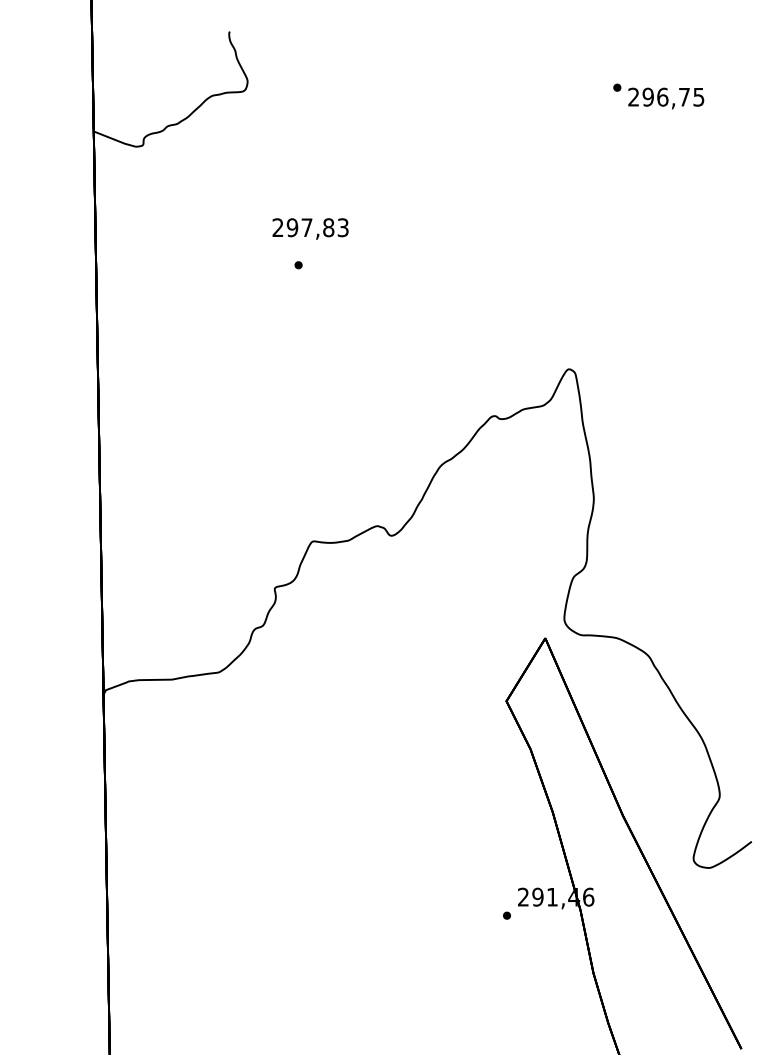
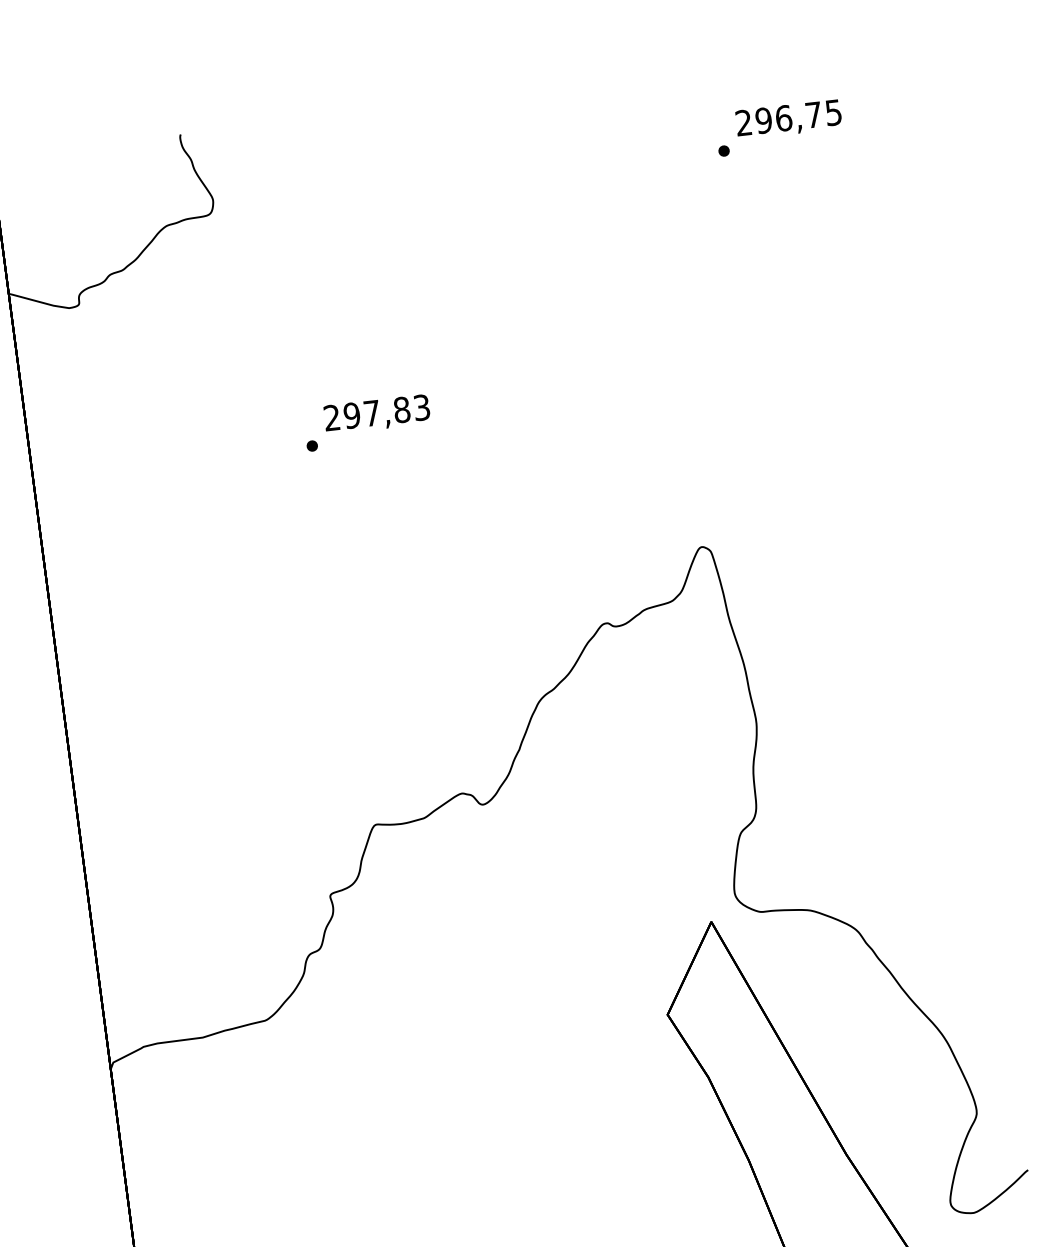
text: (666, 98) -> (789, 119), moved
text: (310, 228) -> (376, 413), moved

